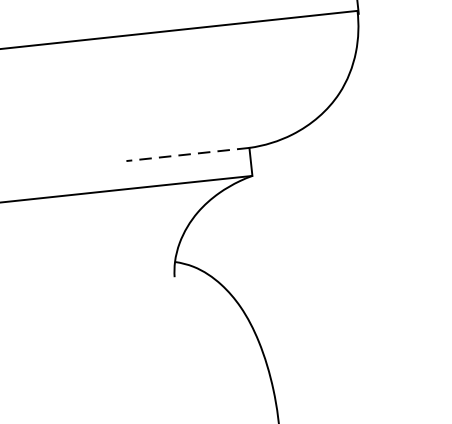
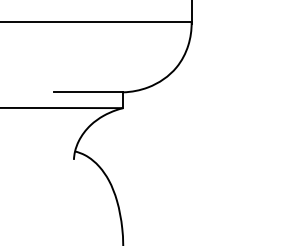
line: (187, 154) -> (88, 92), dashed -> solid

